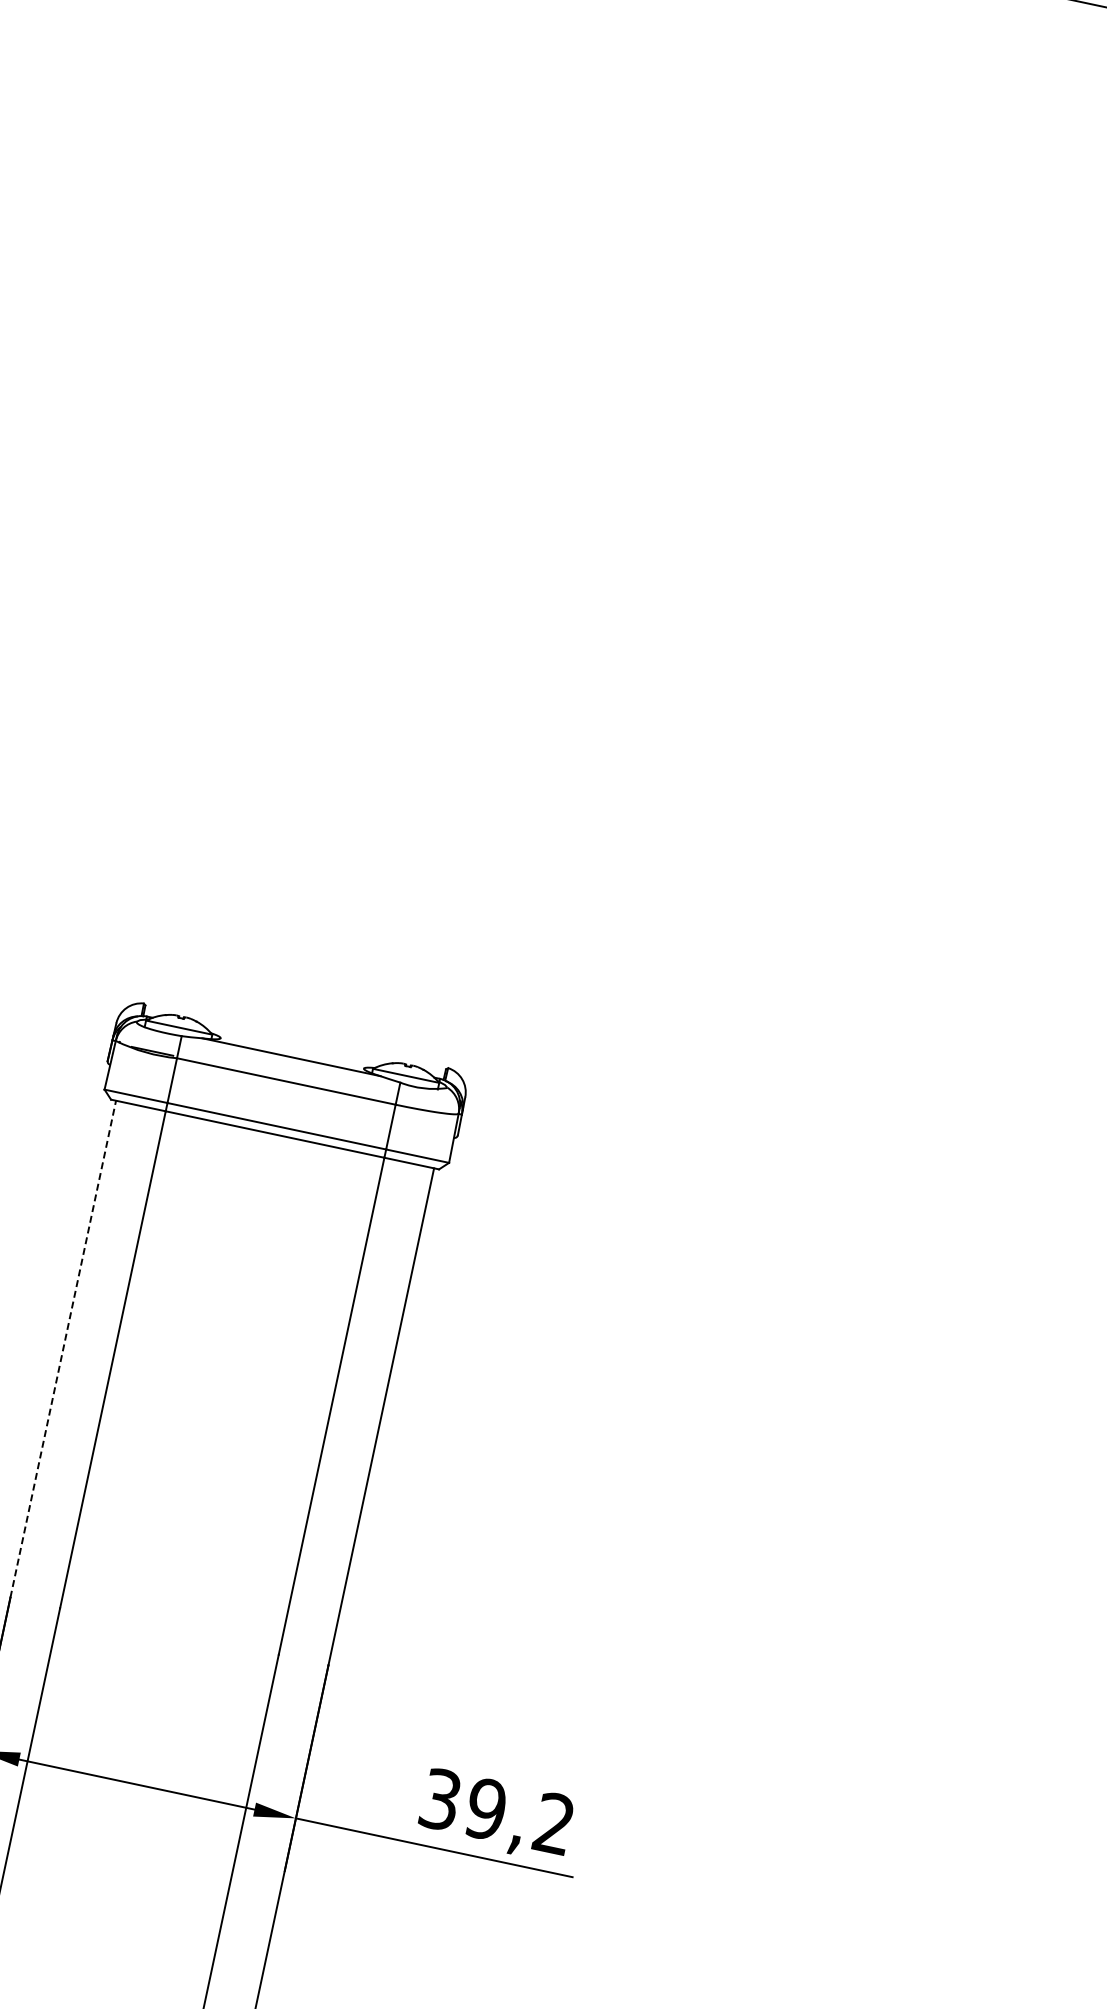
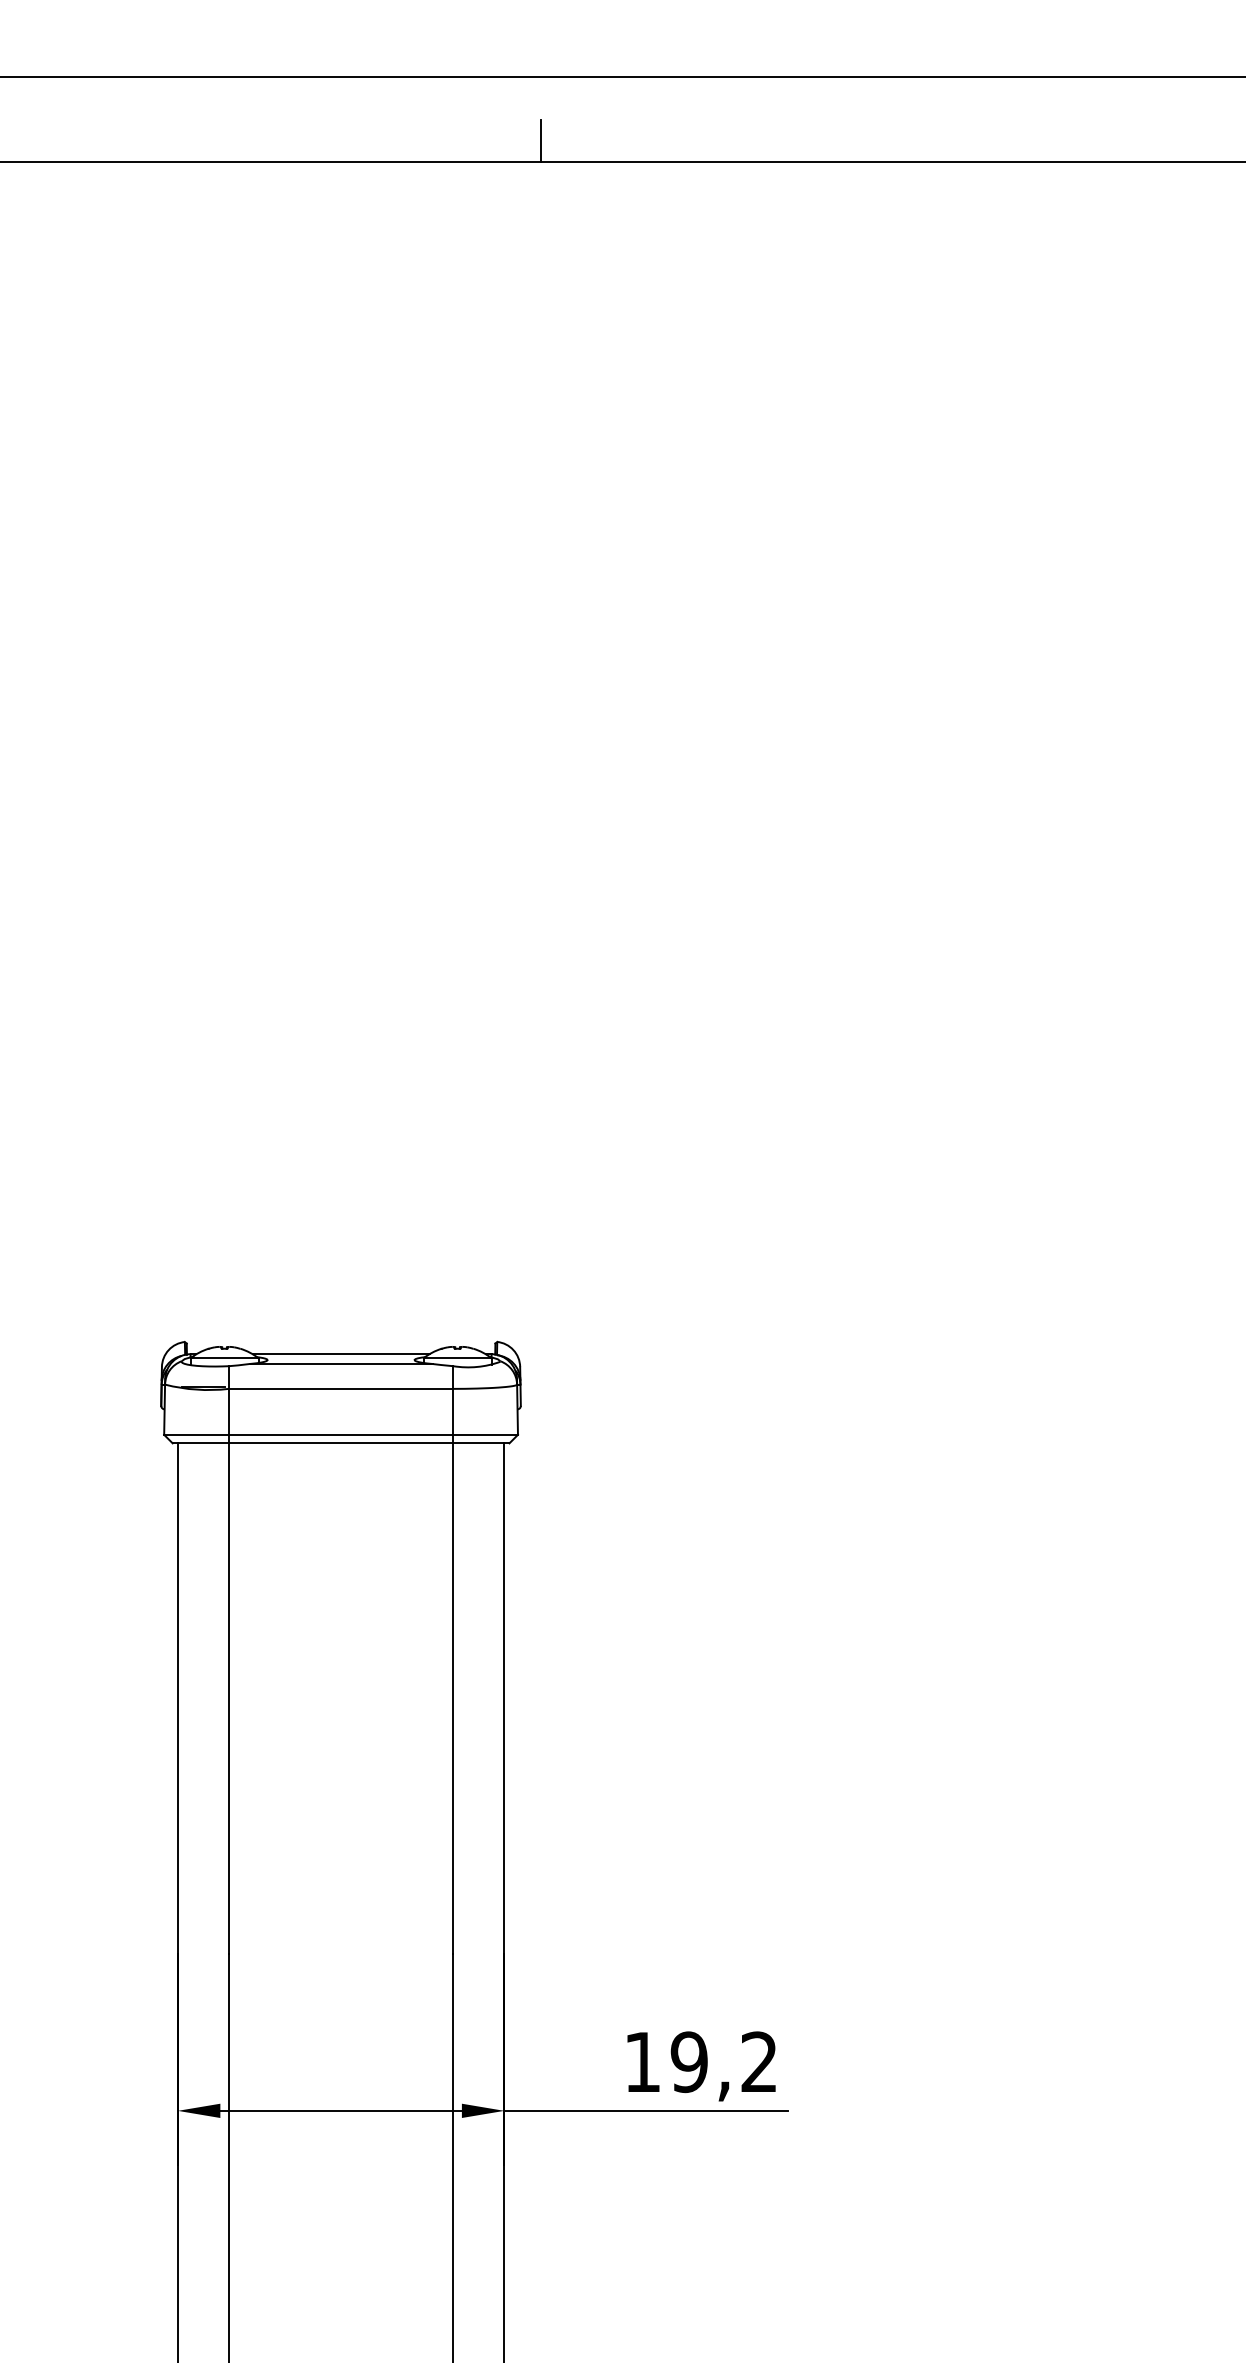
line: (292, 1047) -> (340, 1354), added
line: (62, 1349) -> (177, 1698), dashed -> solid
text: (440, 1799) -> (642, 2062), 39,2 -> 19,2

